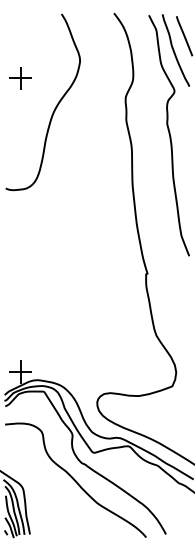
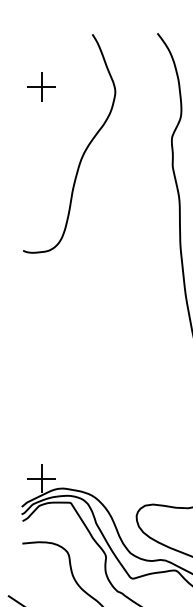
part: (20, 78) -> (41, 86), moved

